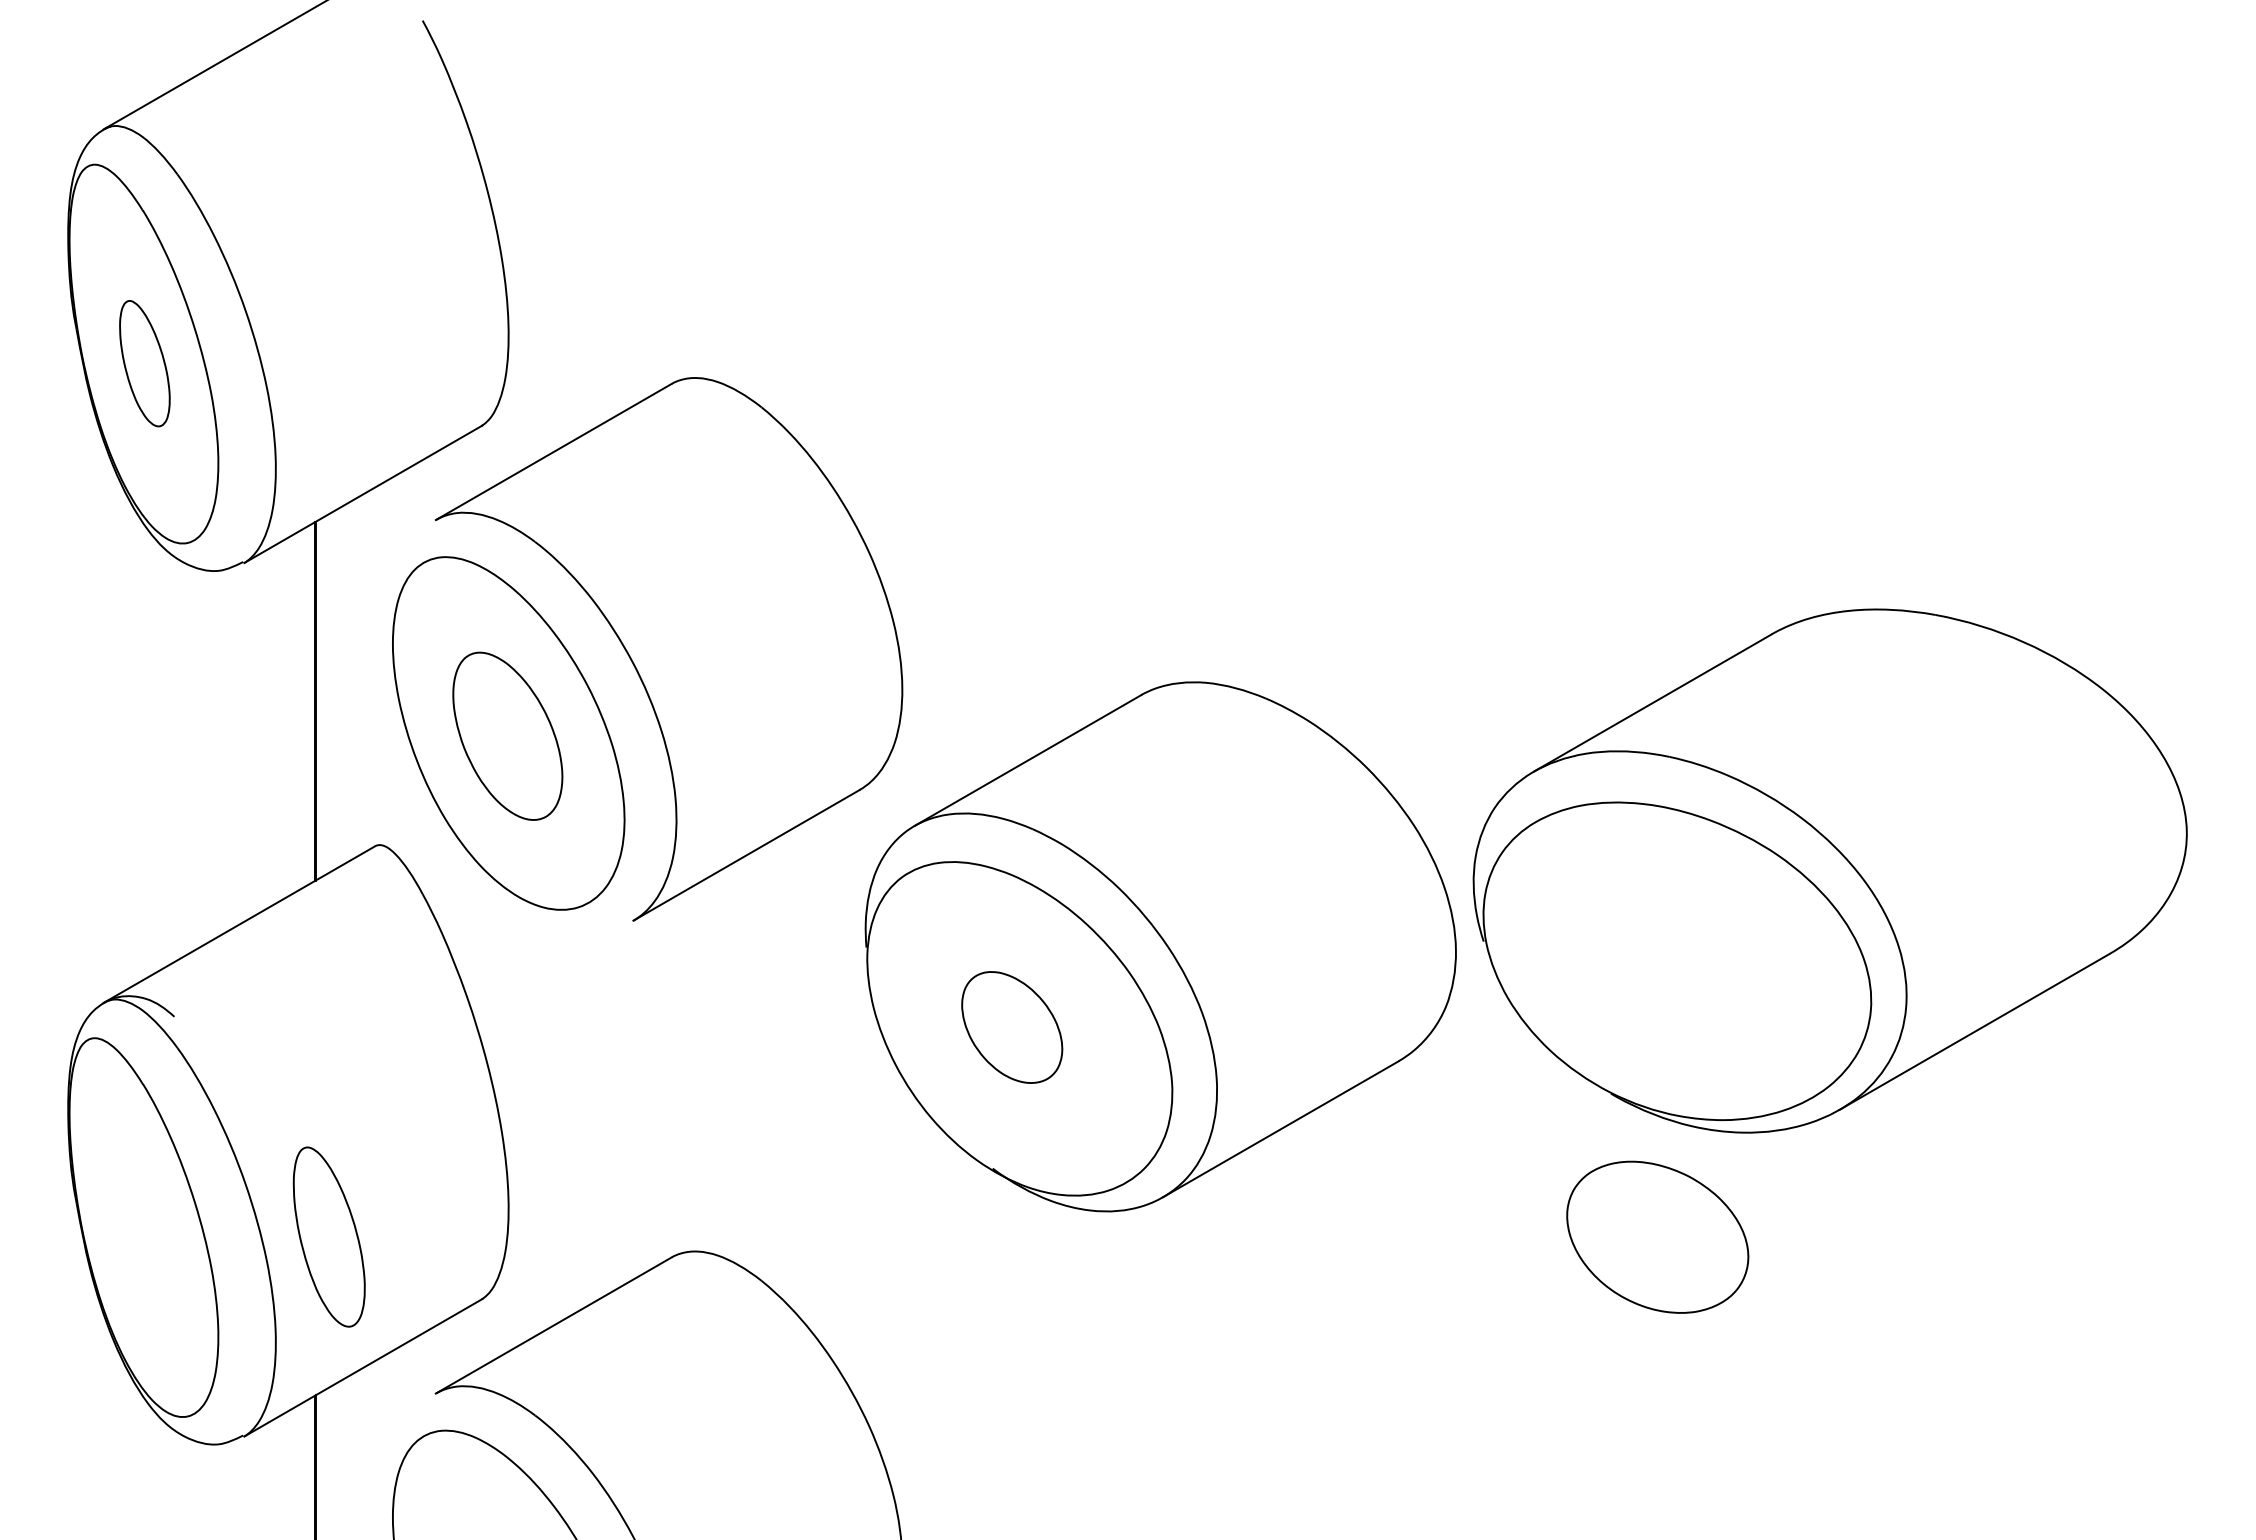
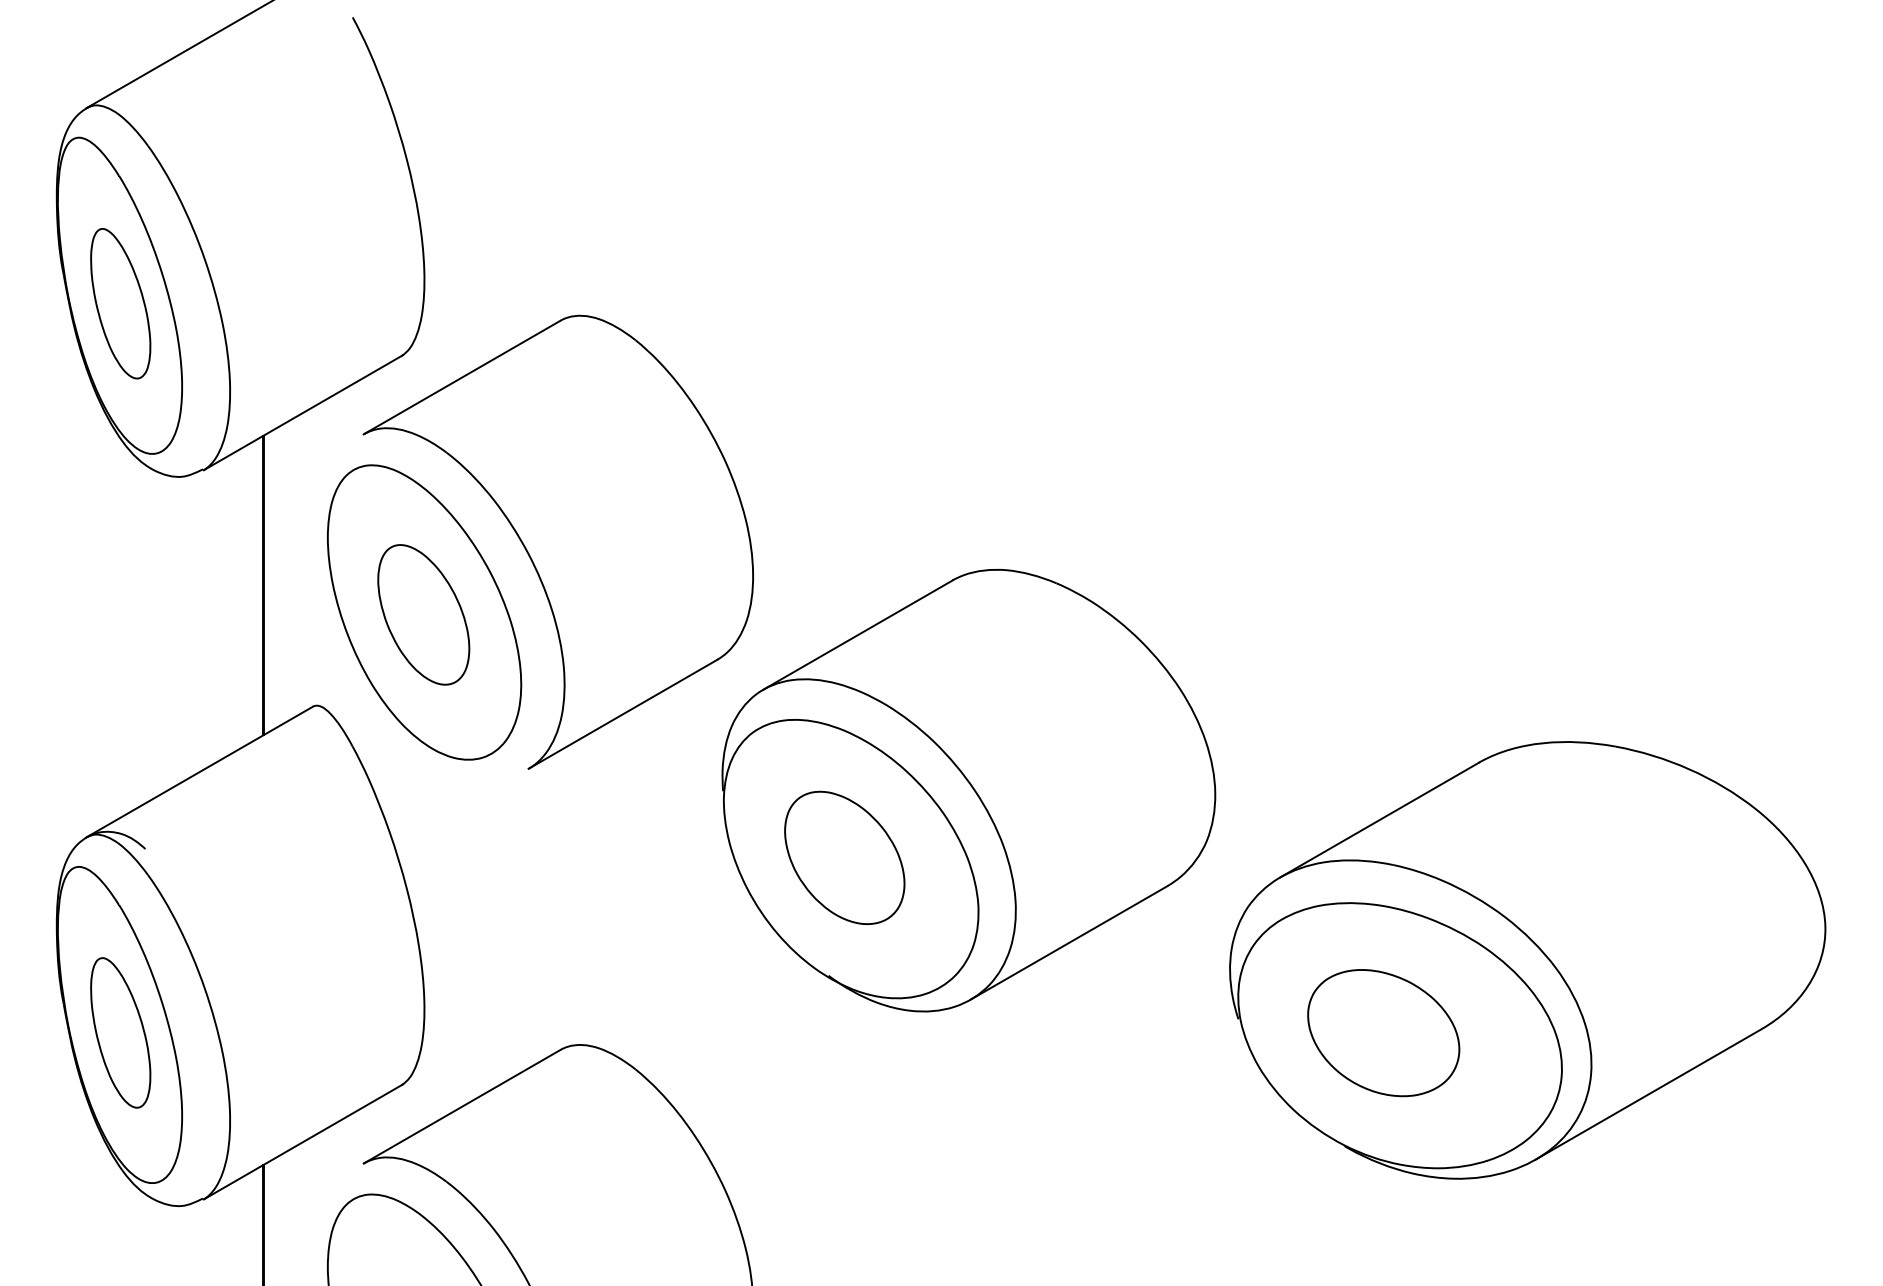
part: (144, 363) -> (120, 303), size x1.43
part: (1829, 871) -> (1527, 960), moved
part: (1011, 1026) -> (844, 857), size x1.43
part: (329, 1236) -> (120, 1032), moved

